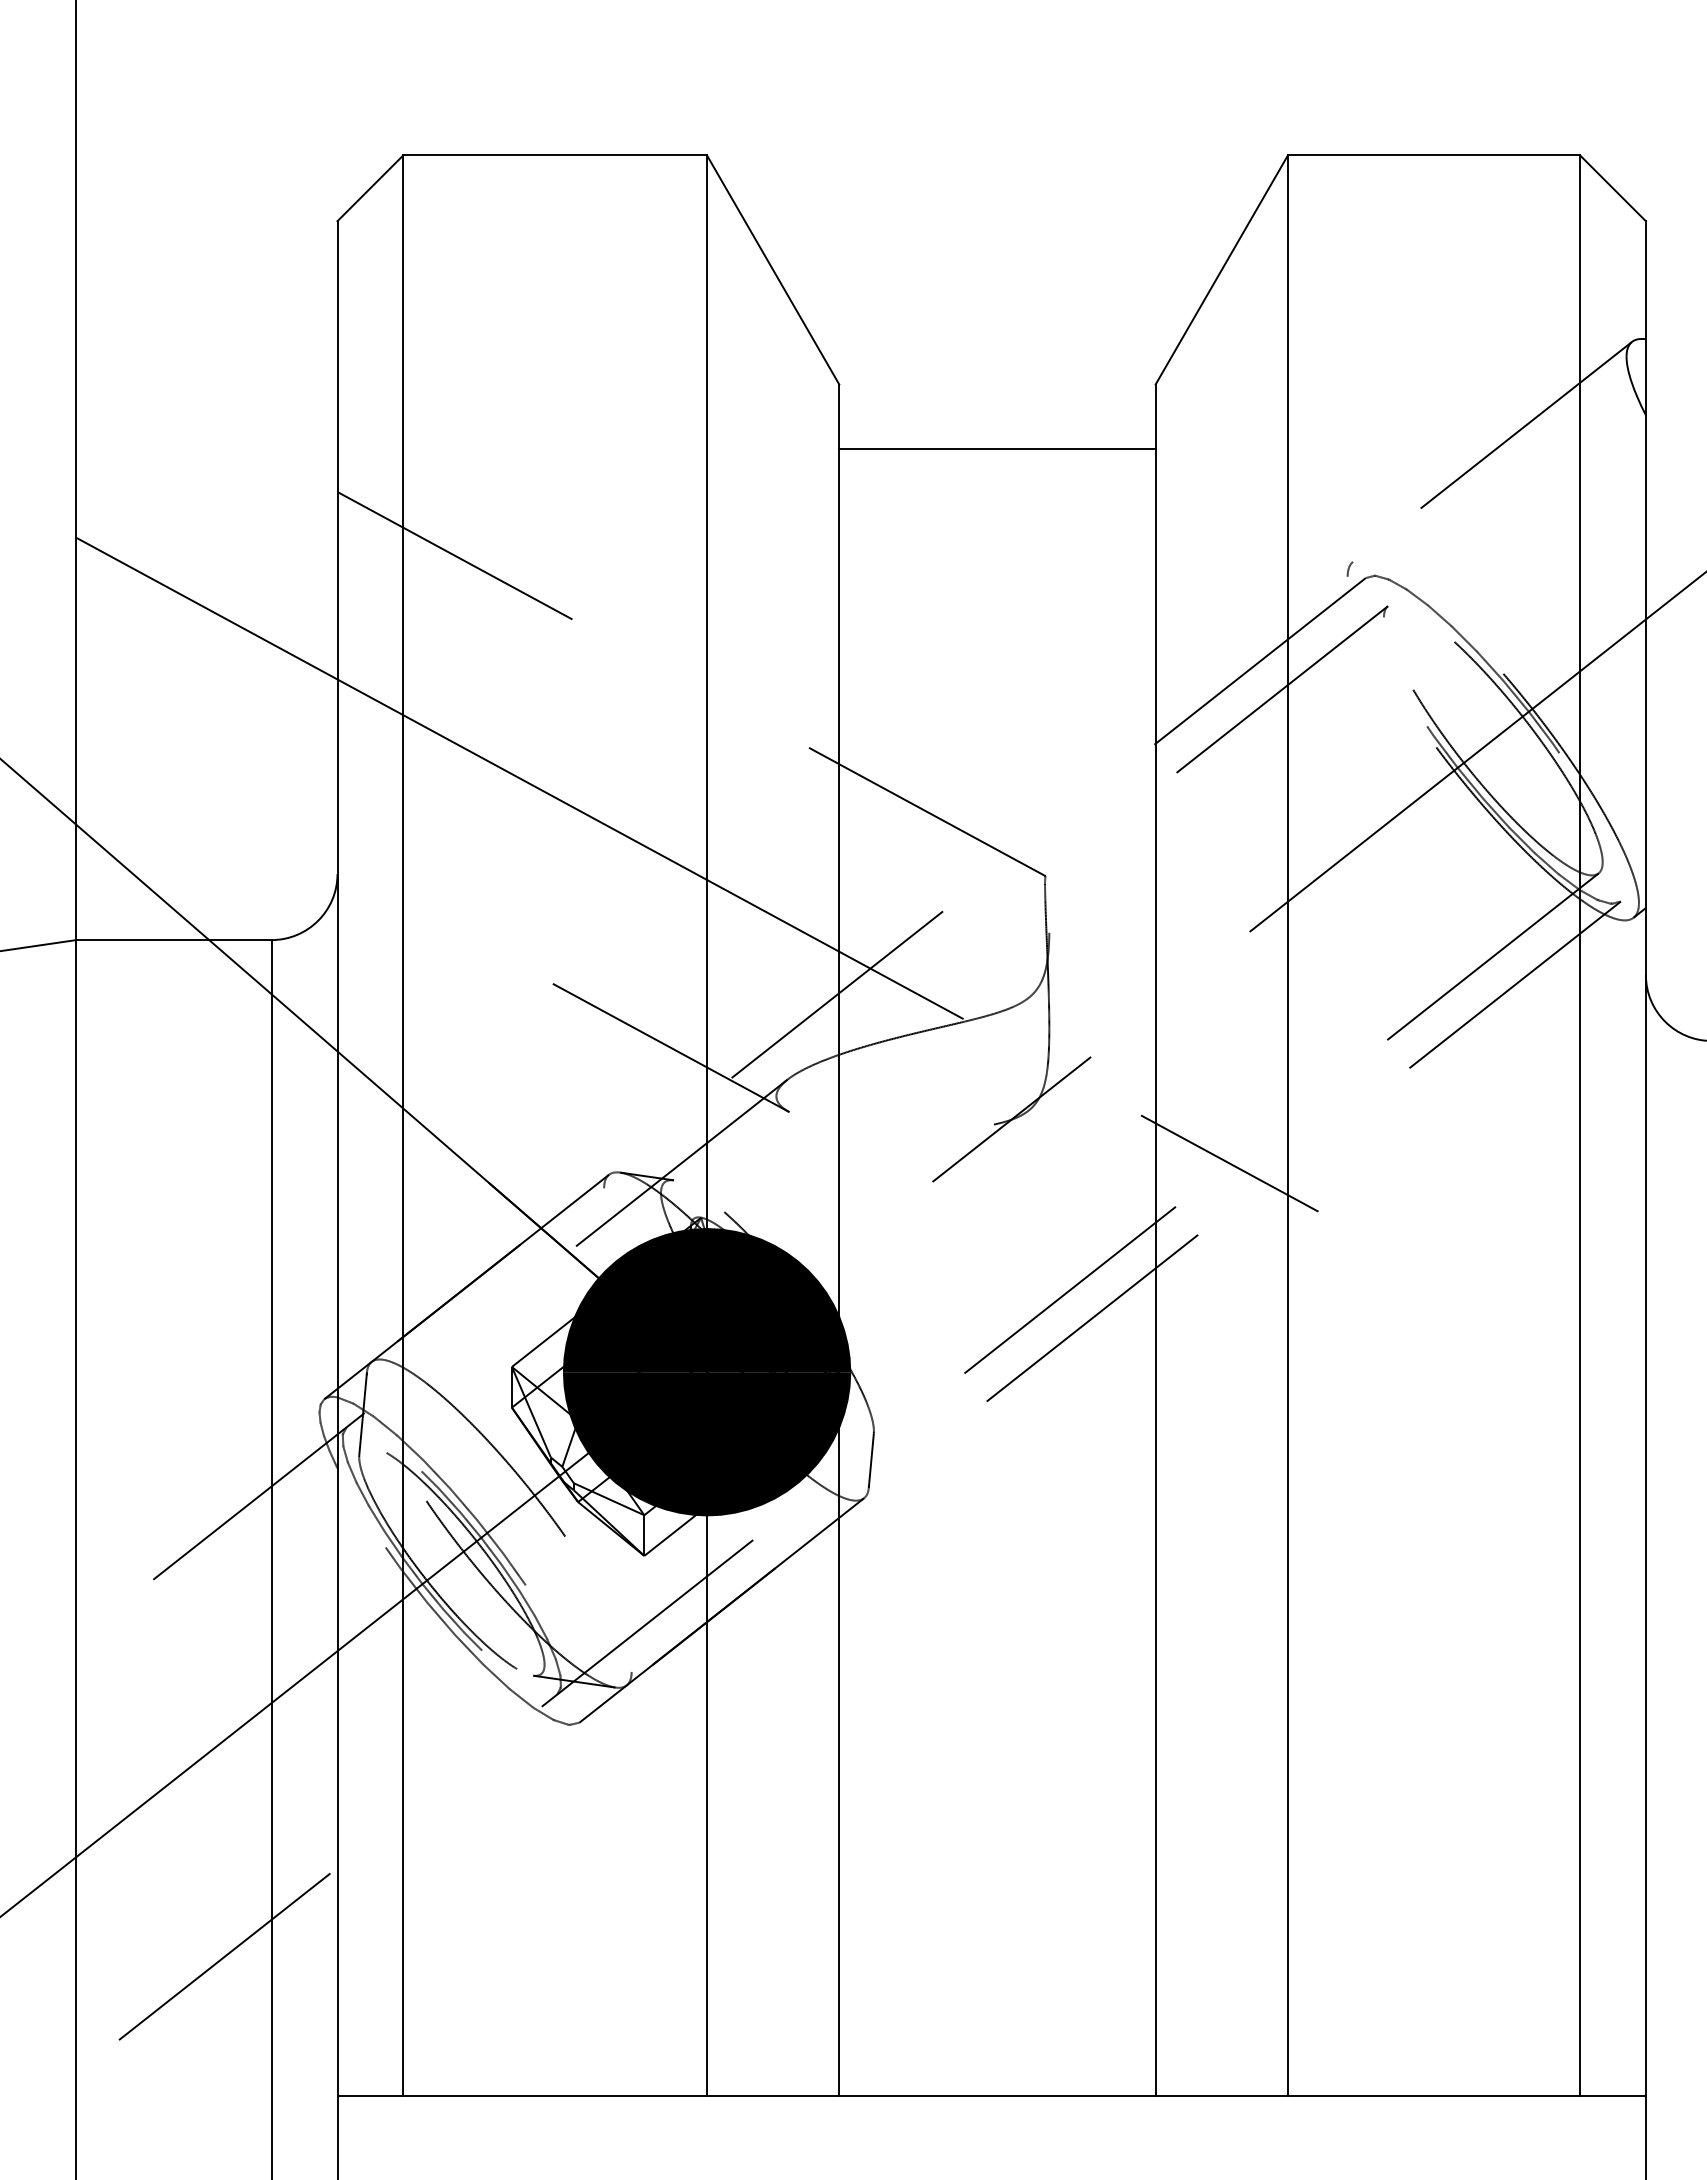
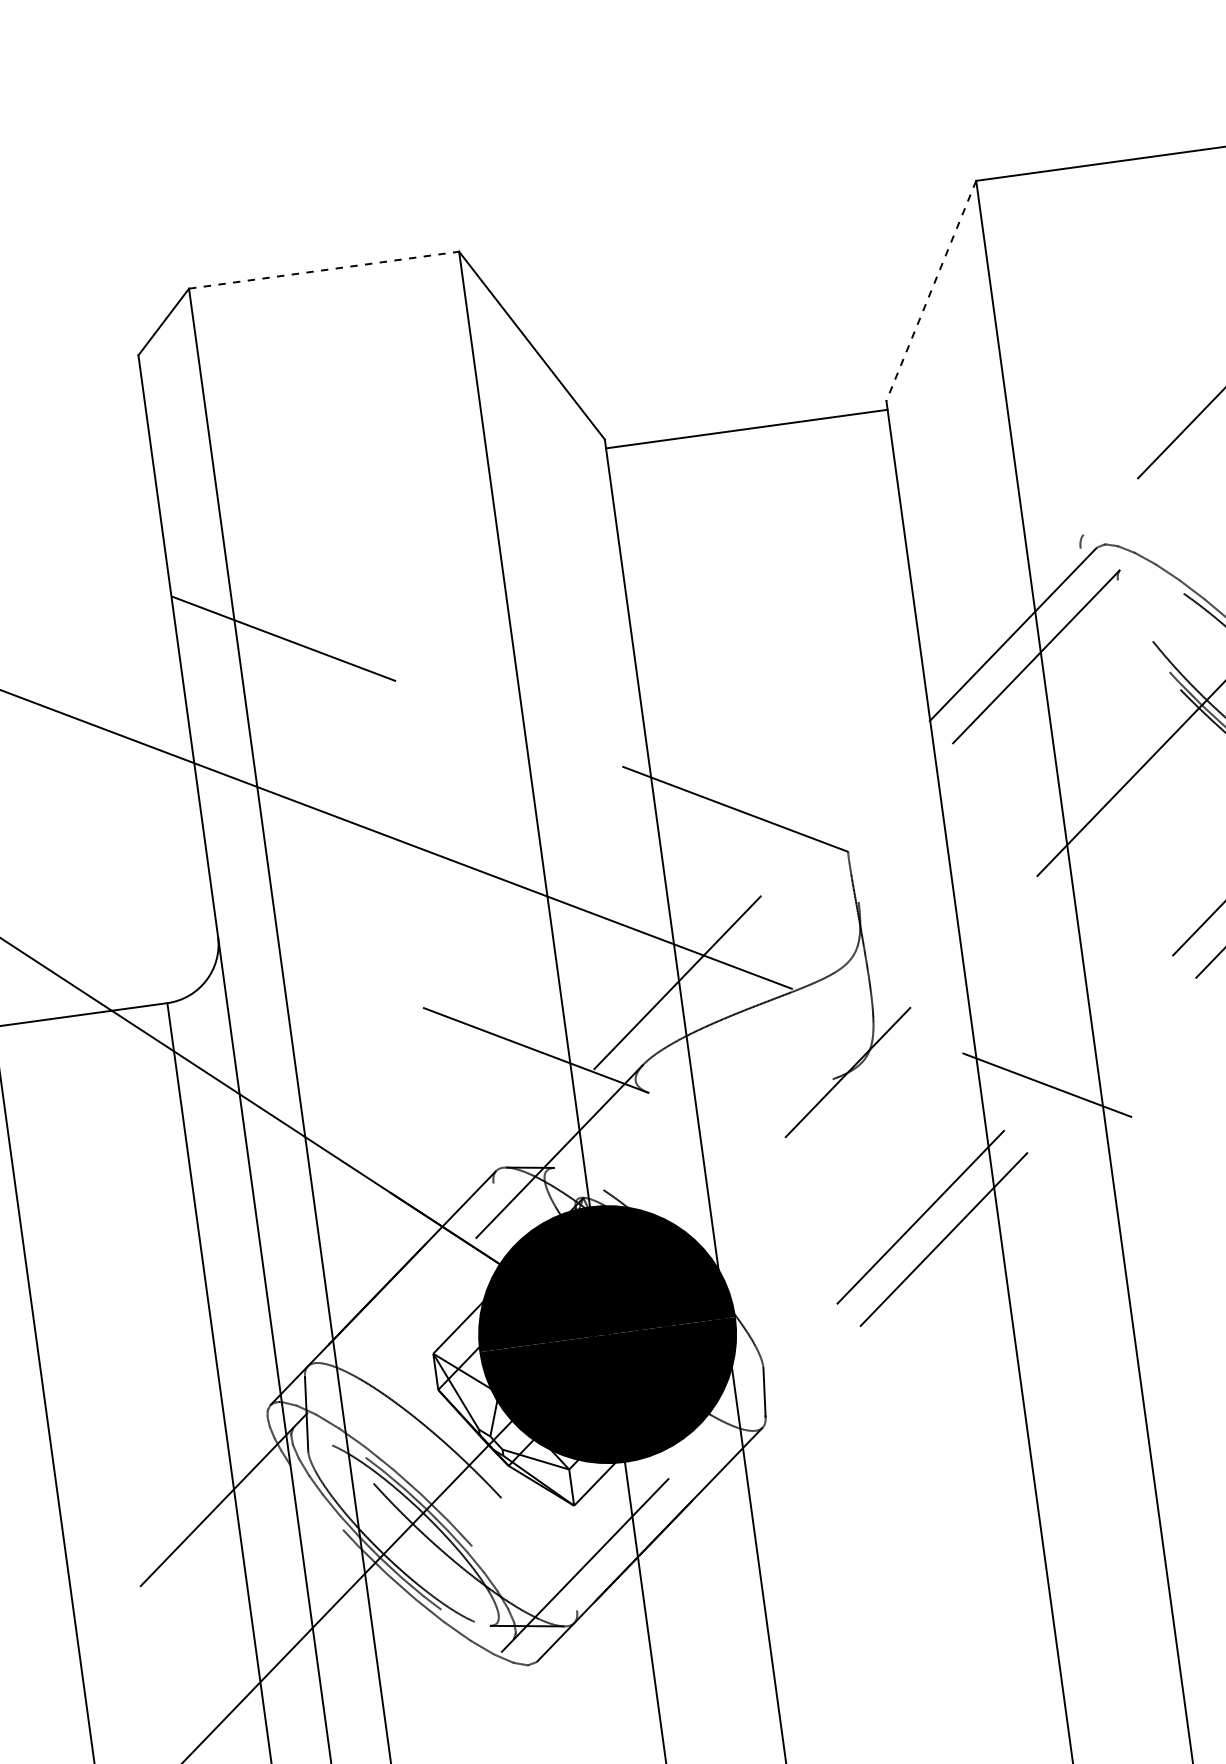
line: (555, 155) -> (324, 270), solid -> dashed
line: (1221, 270) -> (931, 291), solid -> dashed
line: (997, 449) -> (746, 429), moved

